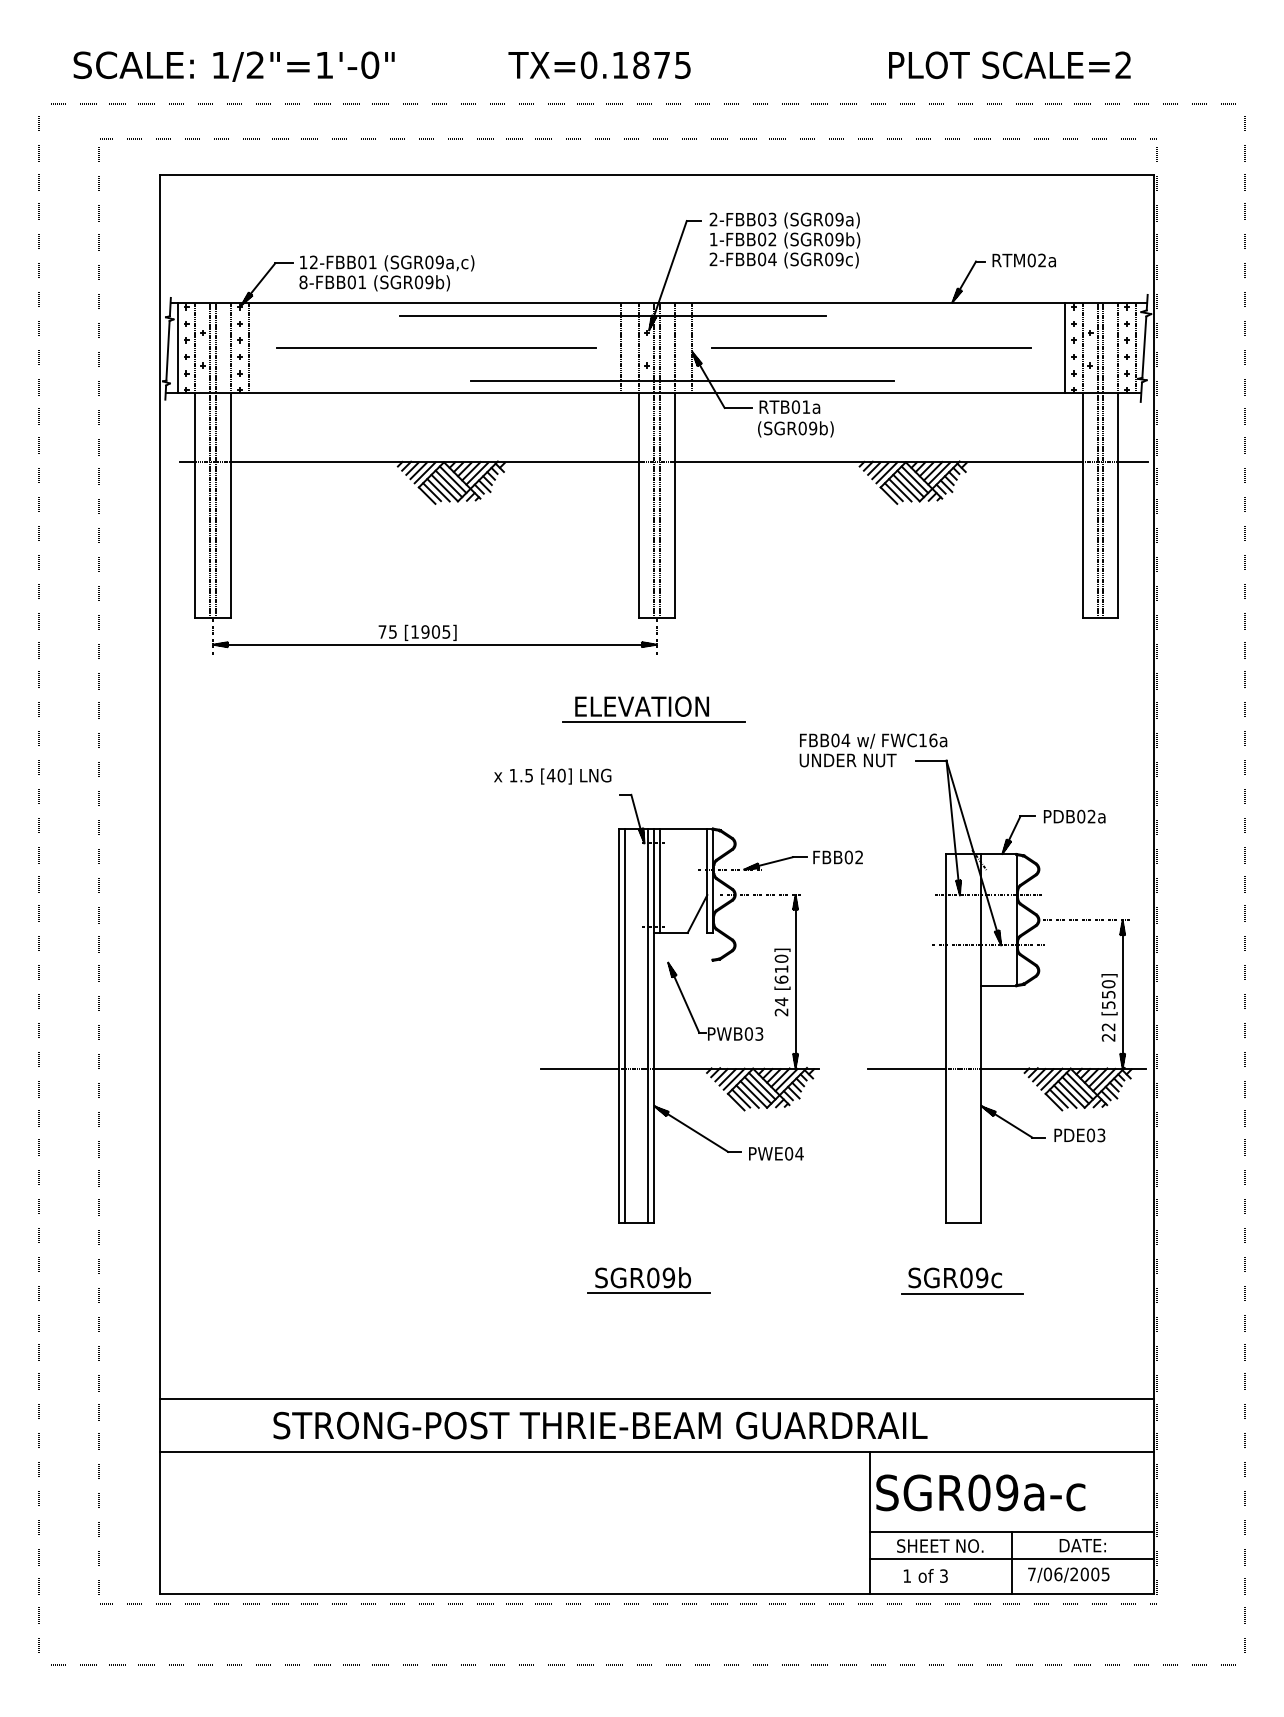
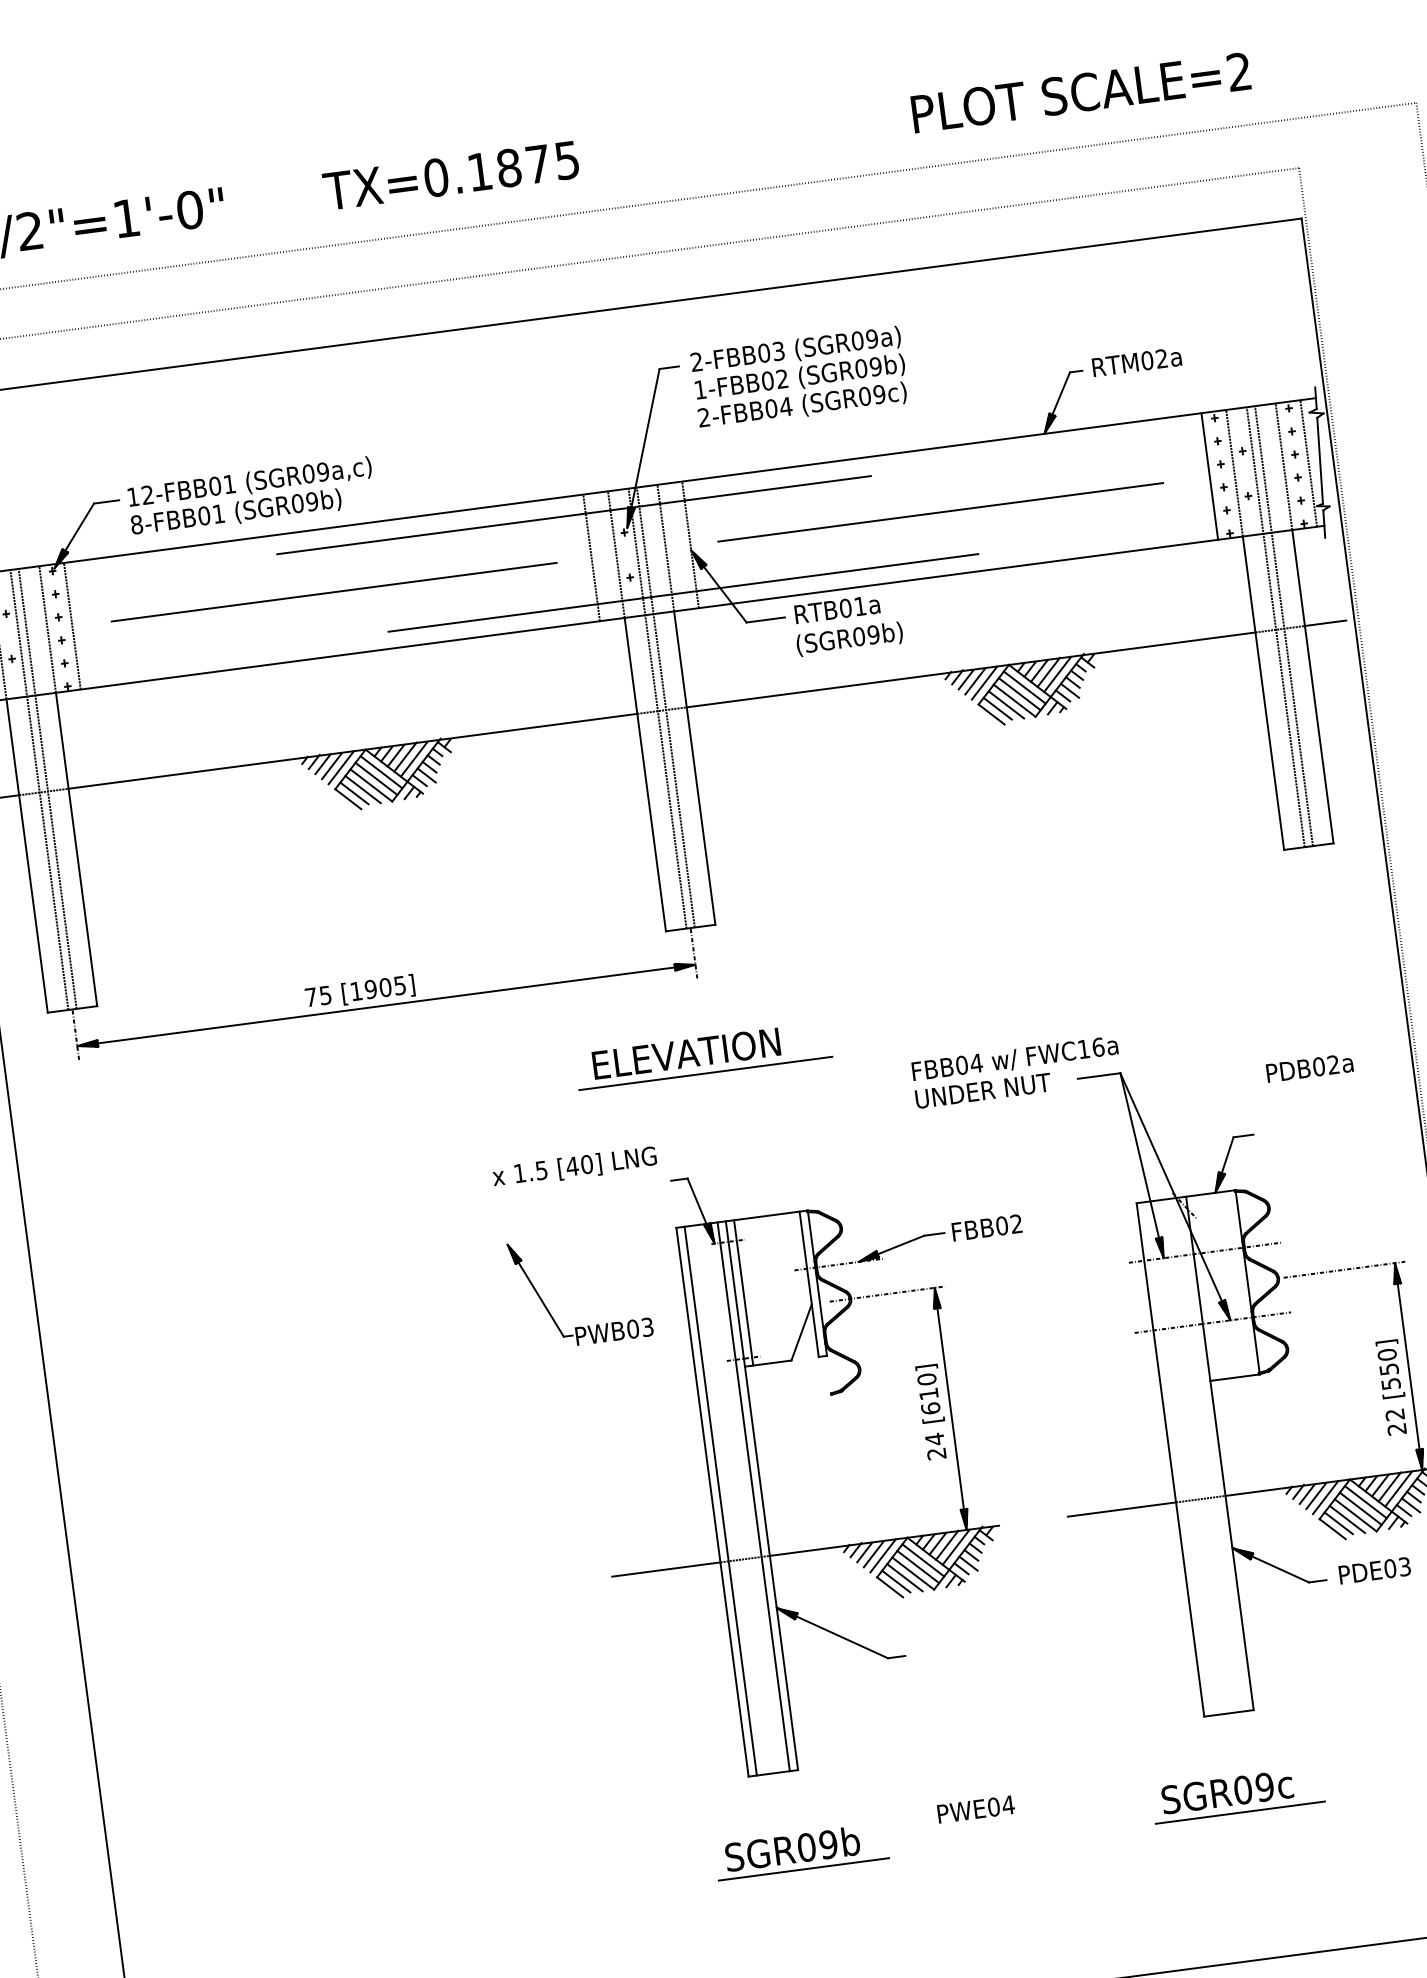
text: (599, 64) -> (450, 174), moved
text: (1074, 816) -> (1309, 1067), moved
part: (691, 1012) -> (549, 1309), moved
text: (776, 1153) -> (976, 1808), moved

